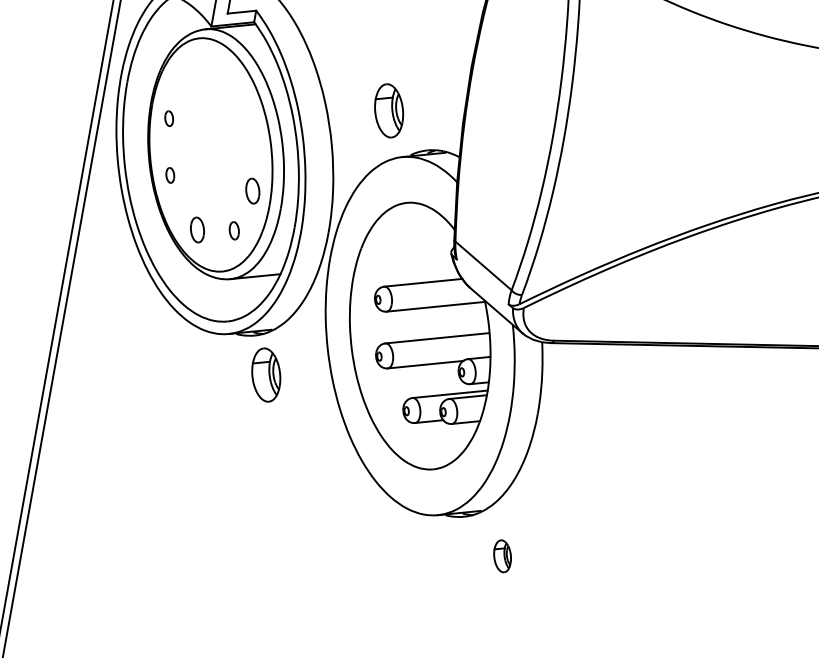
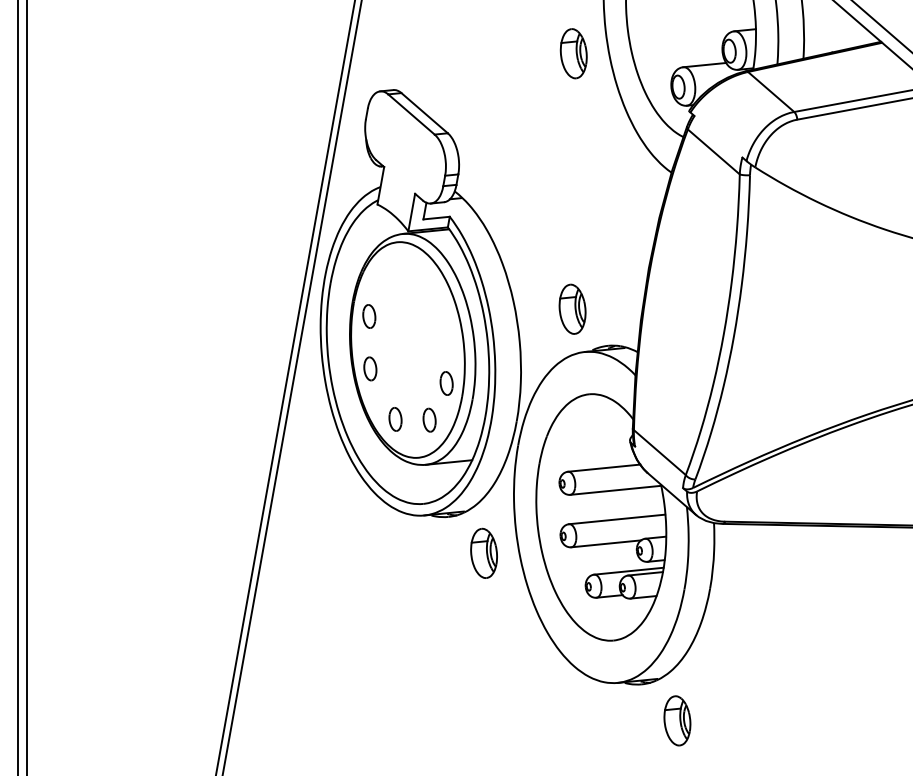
part: (169, 118) -> (369, 316), size x1.67
part: (170, 174) -> (370, 368), size x1.67
part: (234, 230) -> (429, 419), size x1.43
part: (265, 374) -> (483, 552), moved
part: (502, 555) -> (677, 720), size x1.67

